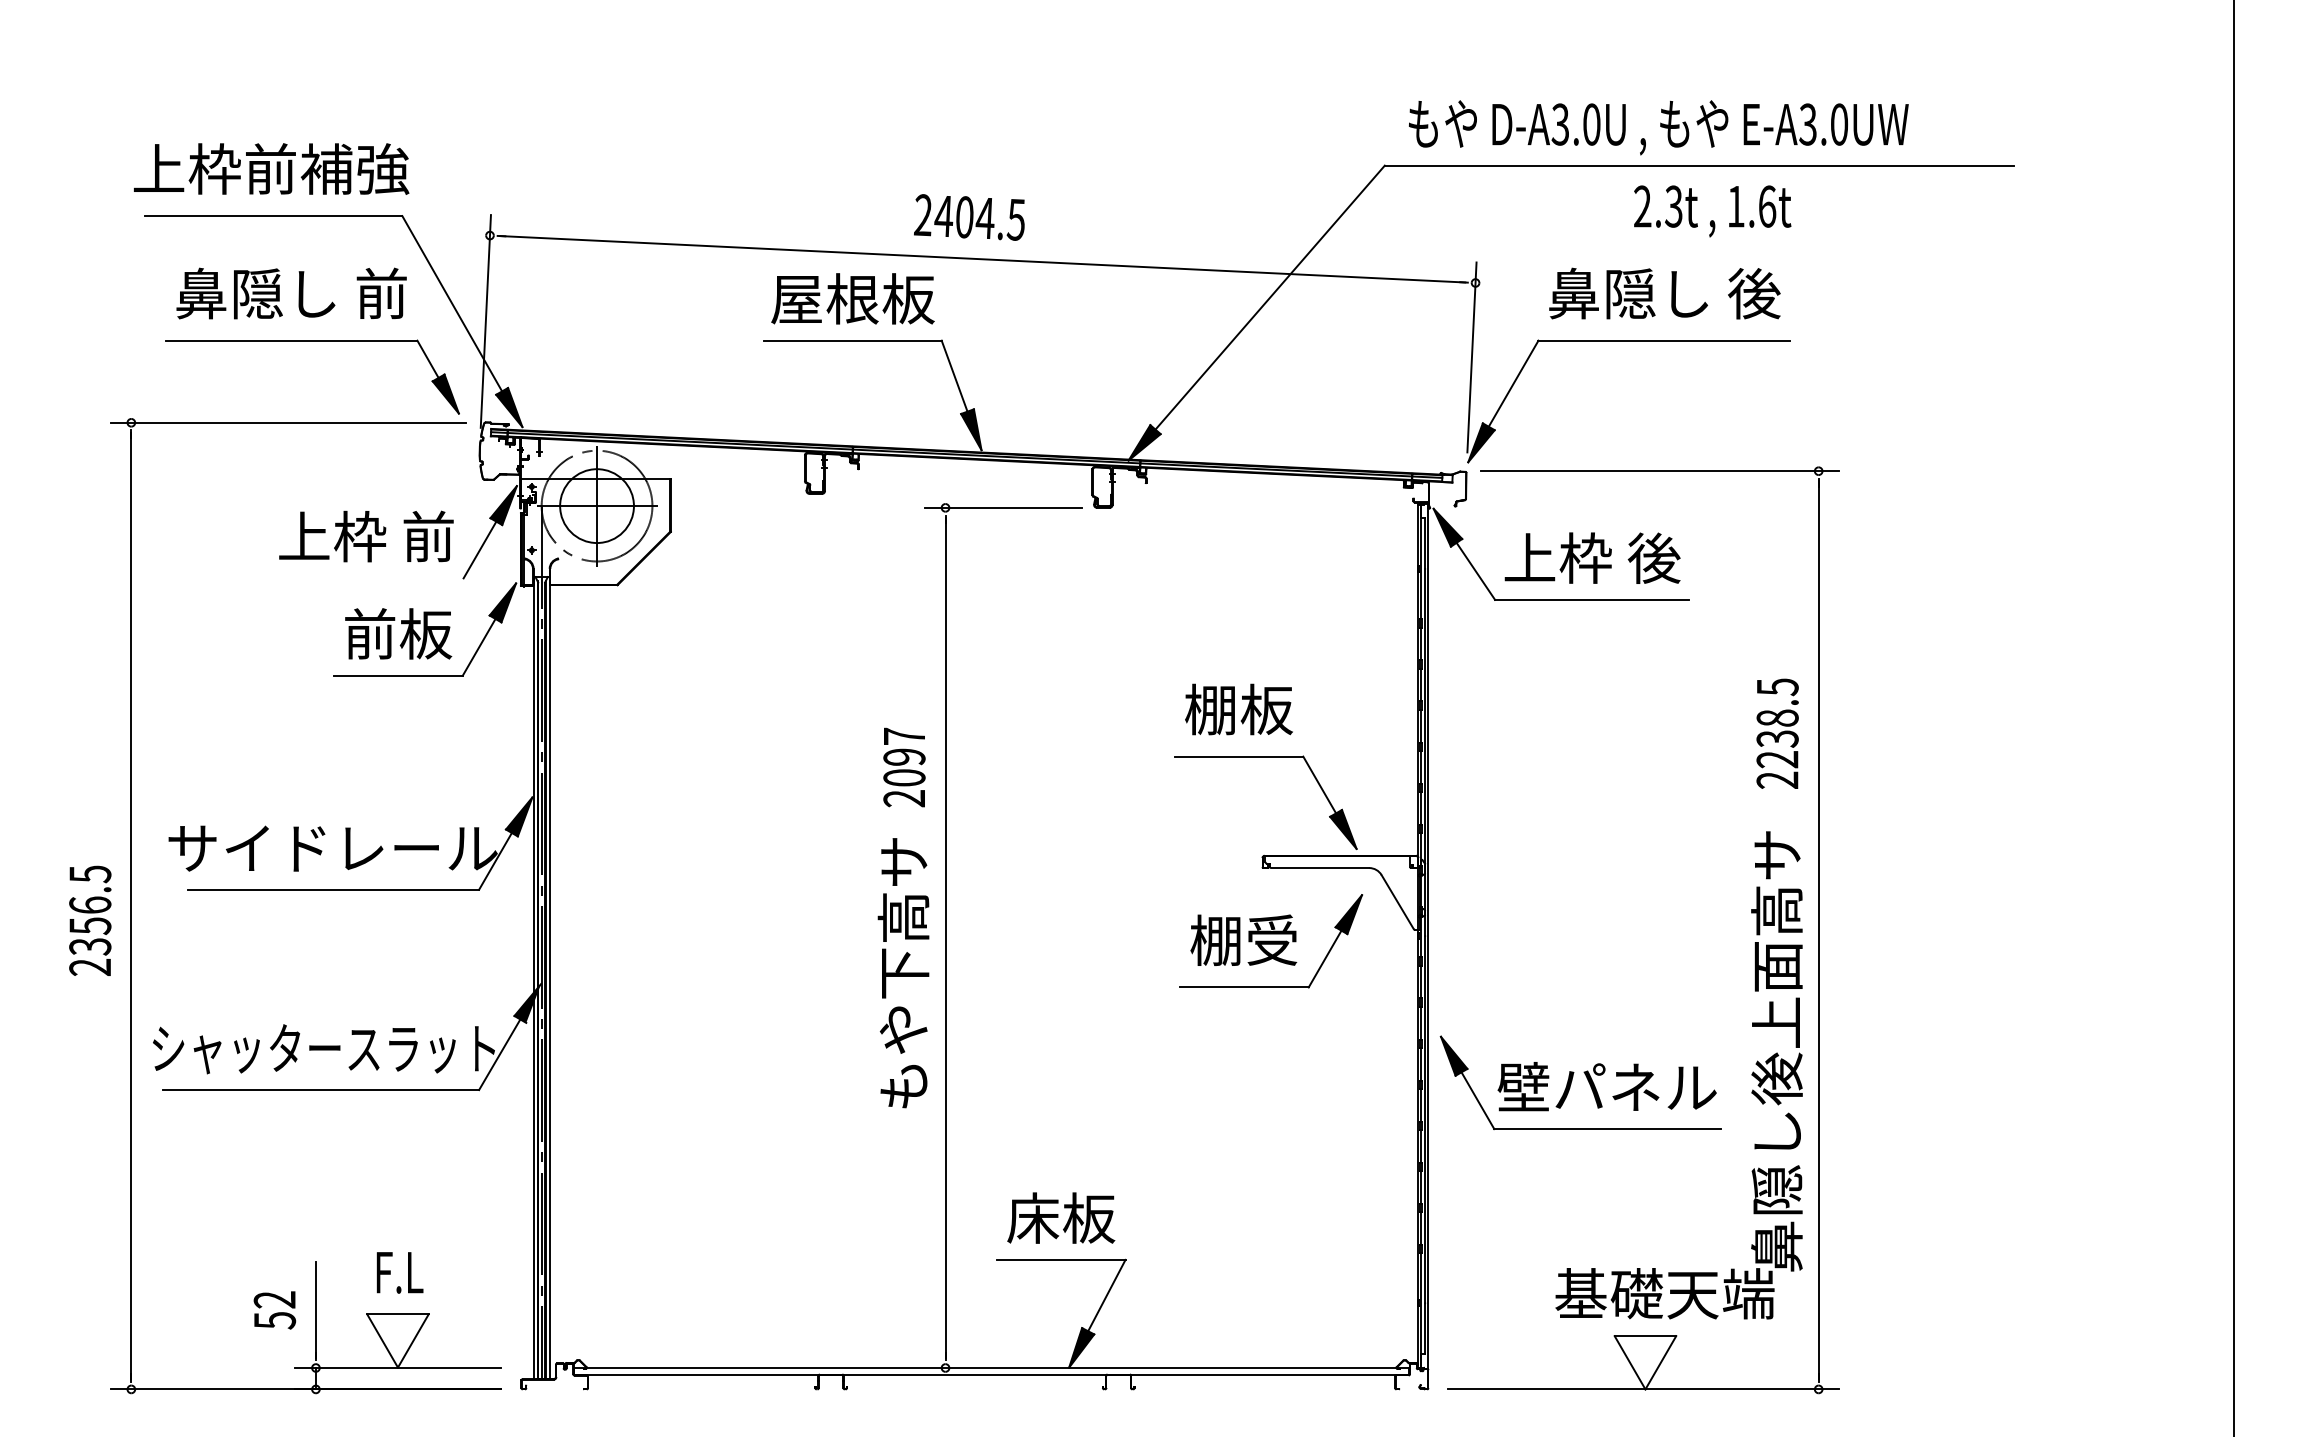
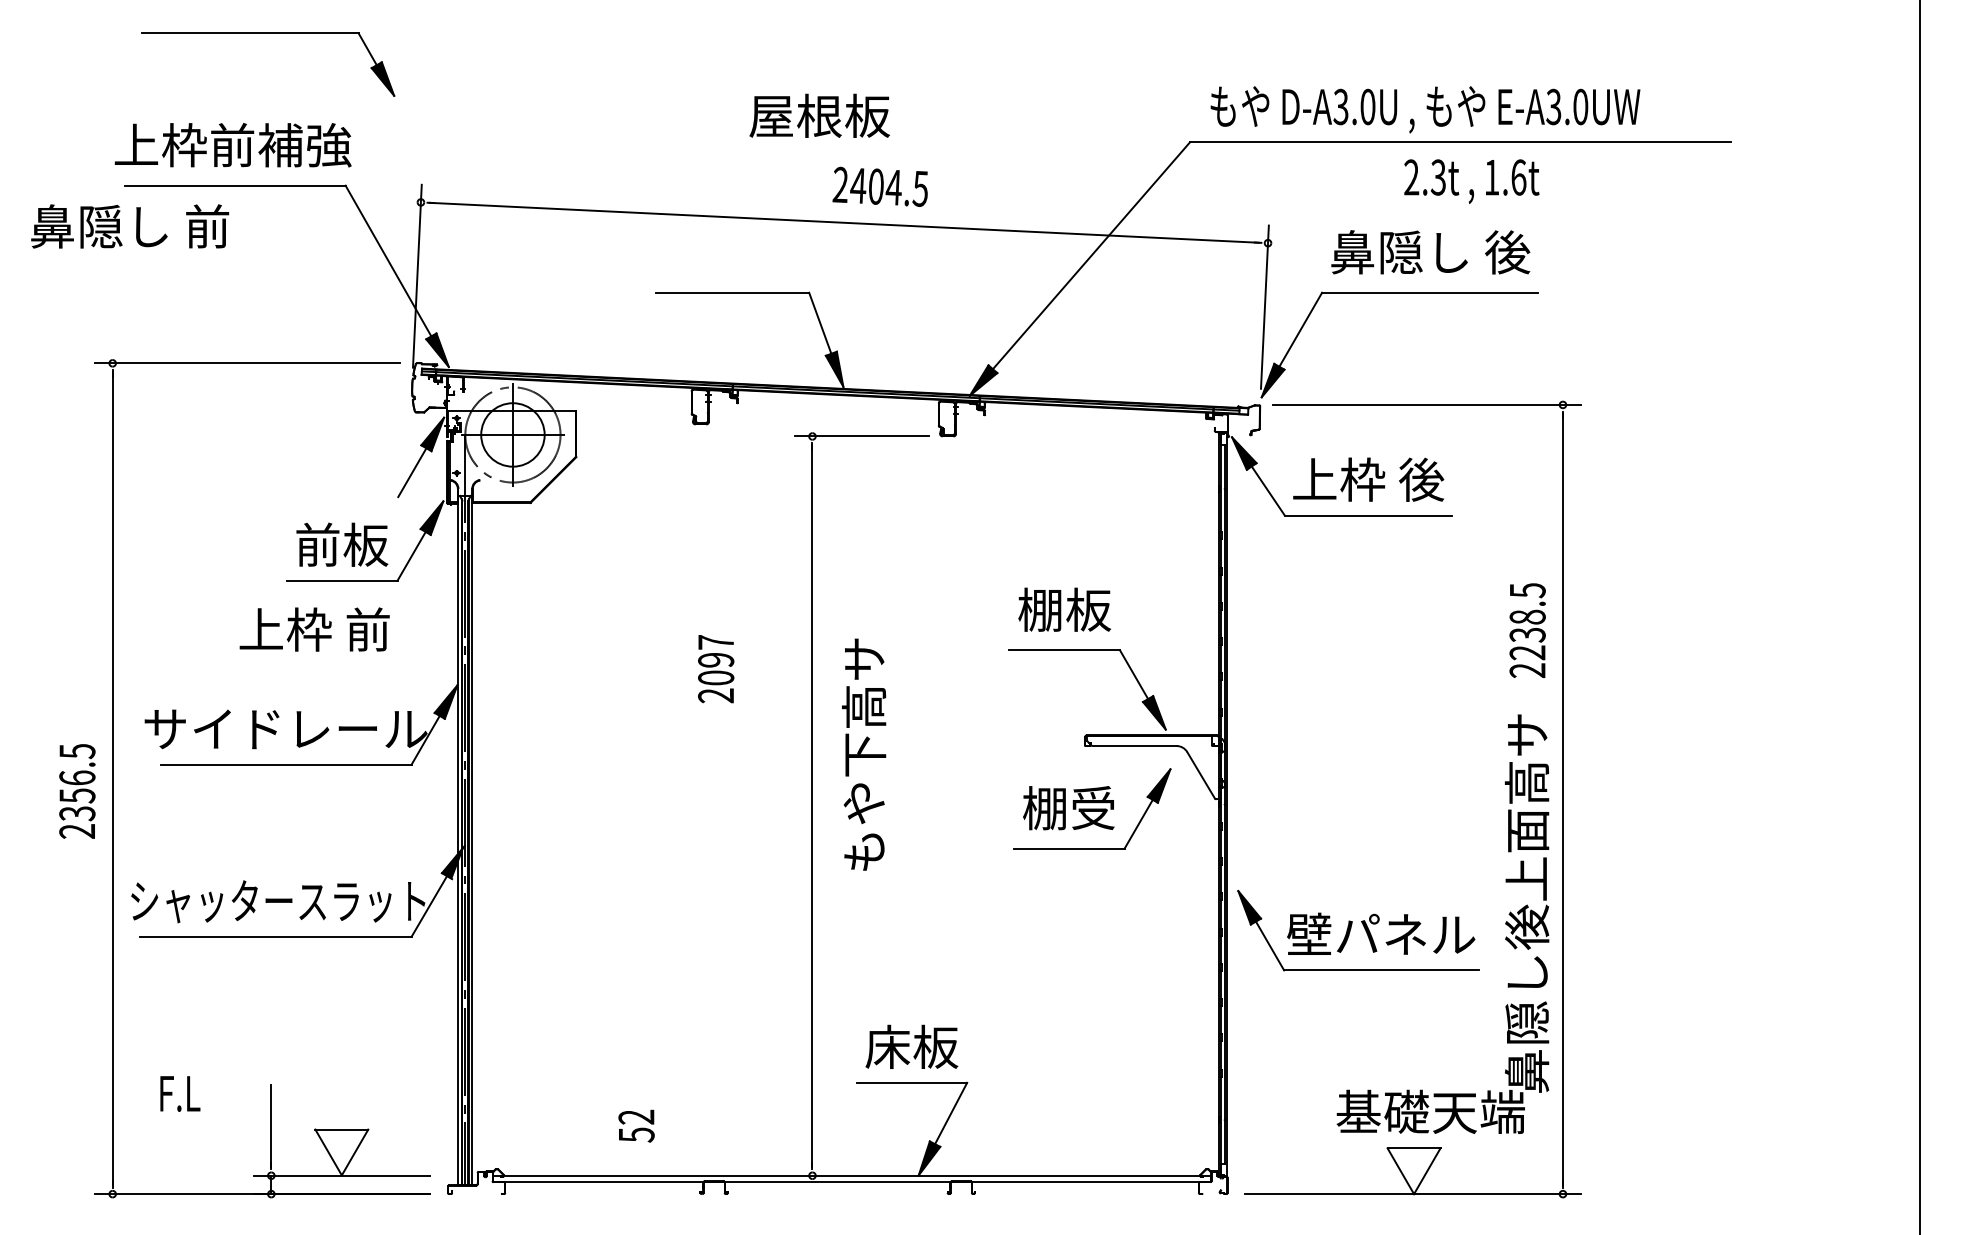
text: (969, 217) -> (880, 186), moved
text: (291, 293) -> (130, 226), moved
text: (852, 298) -> (819, 115), moved
part: (312, 341) -> (268, 33), moved
text: (366, 536) -> (314, 629), moved
text: (904, 767) -> (716, 669), moved
text: (903, 973) -> (864, 755), moved
text: (399, 1272) -> (179, 1093), moved
text: (274, 1310) -> (636, 1126), moved

